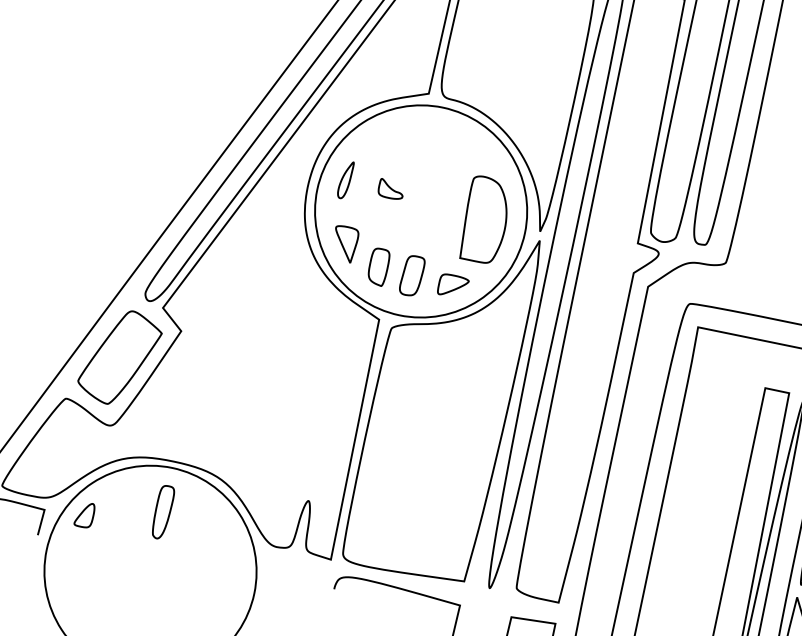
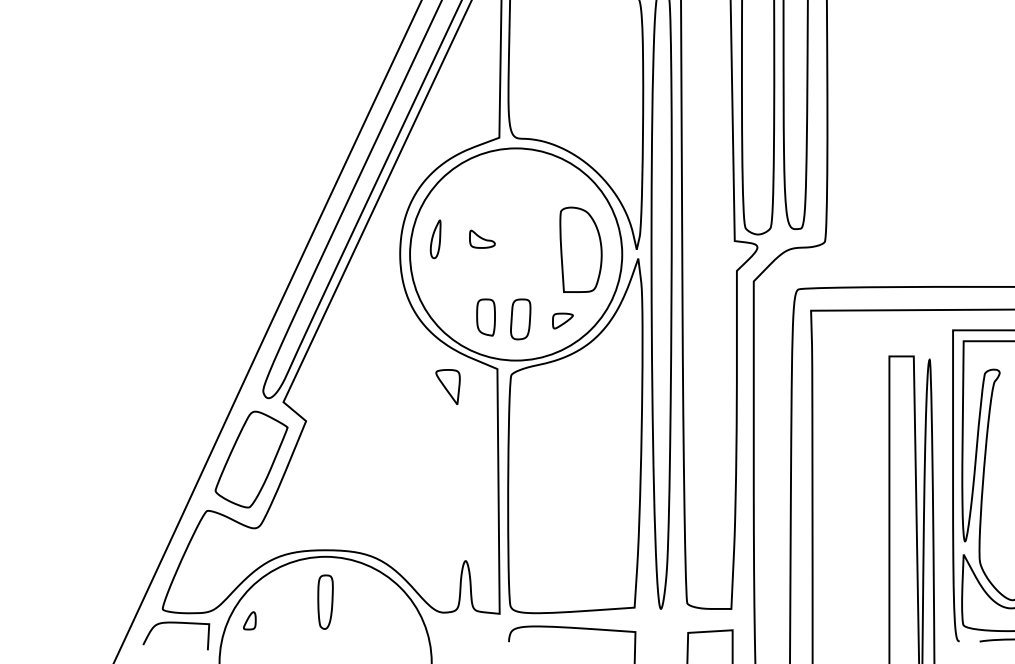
part: (344, 243) -> (447, 386), moved
part: (452, 285) -> (562, 320), size x0.7
part: (84, 514) -> (249, 620), size x0.7

